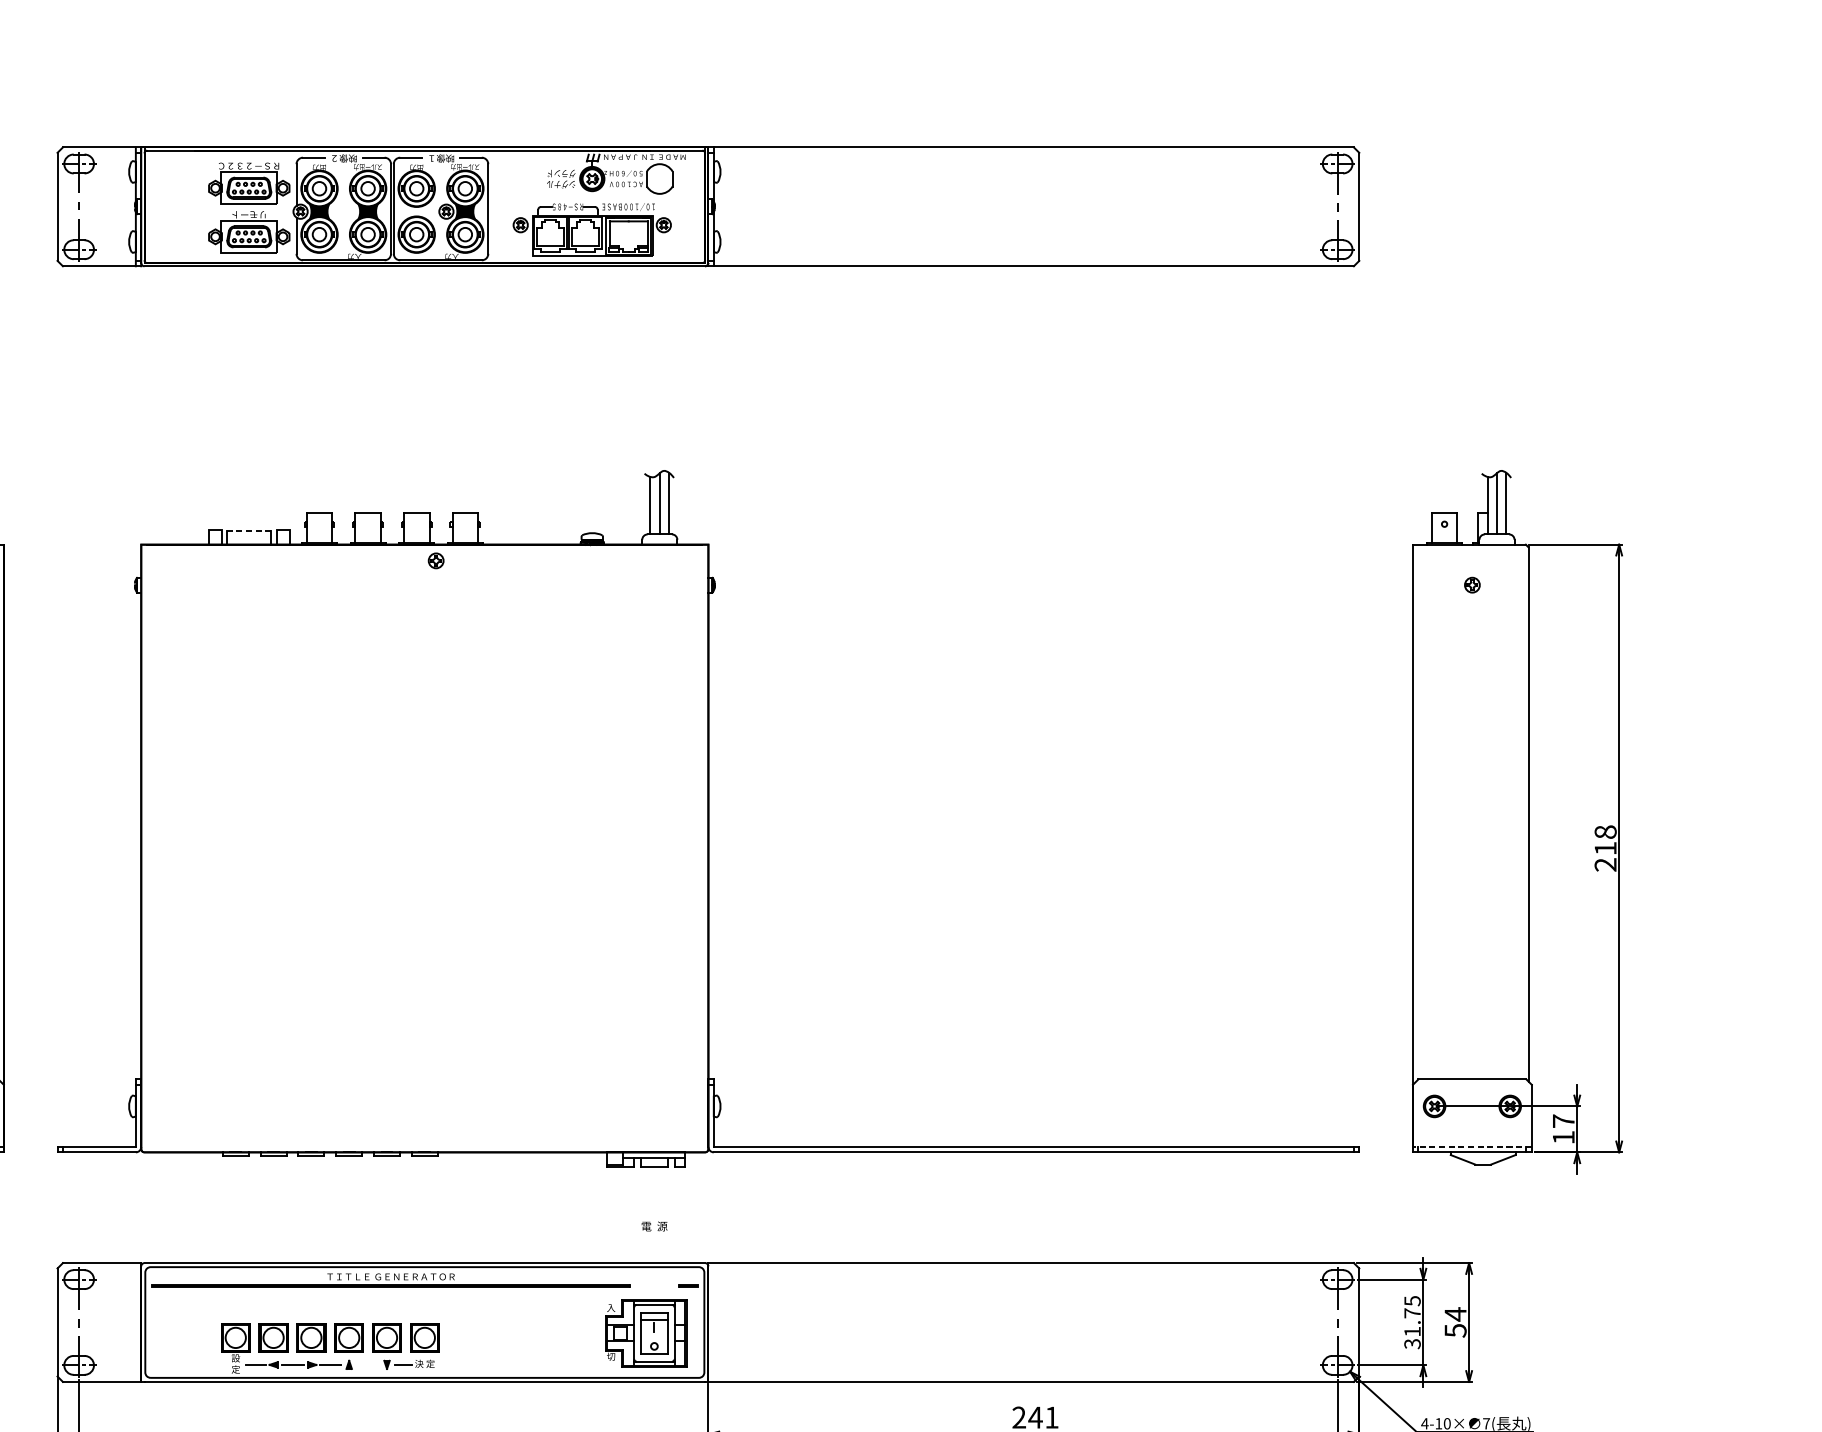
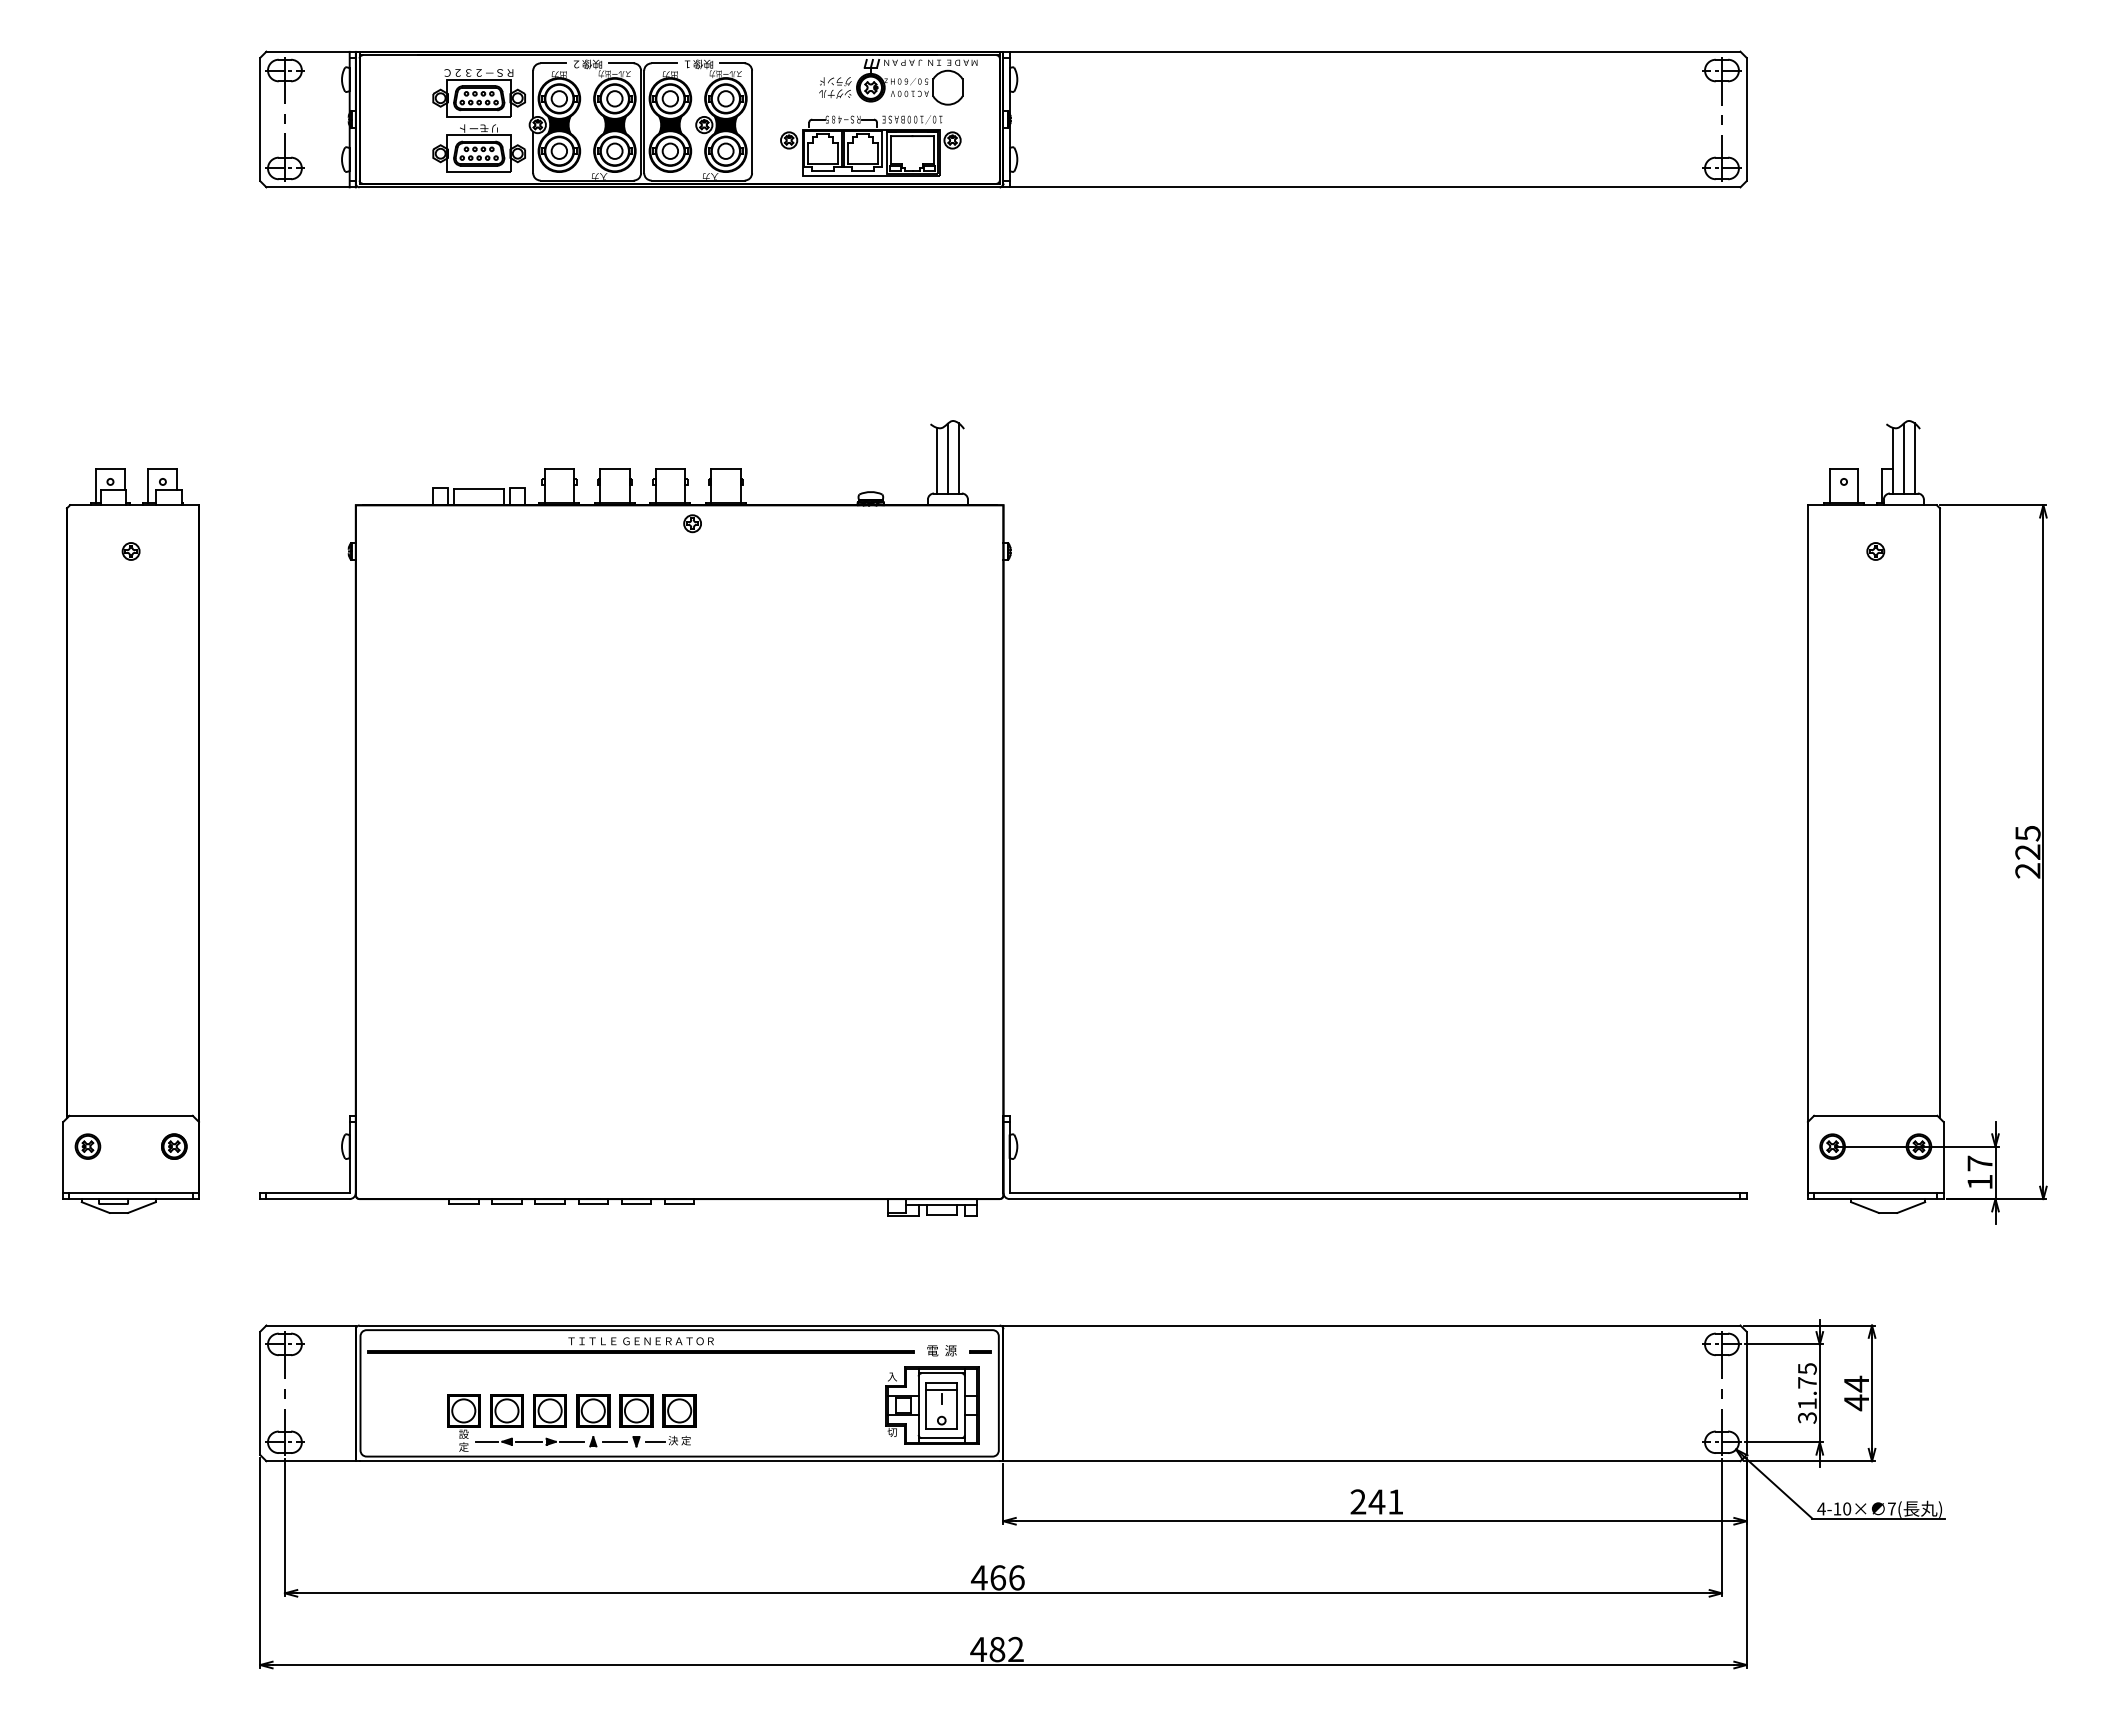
fill: (416, 211) -> (670, 124), added
line: (248, 530) -> (478, 489), dashed -> solid
text: (1605, 840) -> (2027, 842), 218 -> 225
line: (1472, 1146) -> (1875, 1192), dashed -> solid
text: (654, 1226) -> (941, 1350), moved
text: (1455, 1330) -> (1856, 1402), 54 -> 44
line: (367, 1364) -> (614, 1441), added

